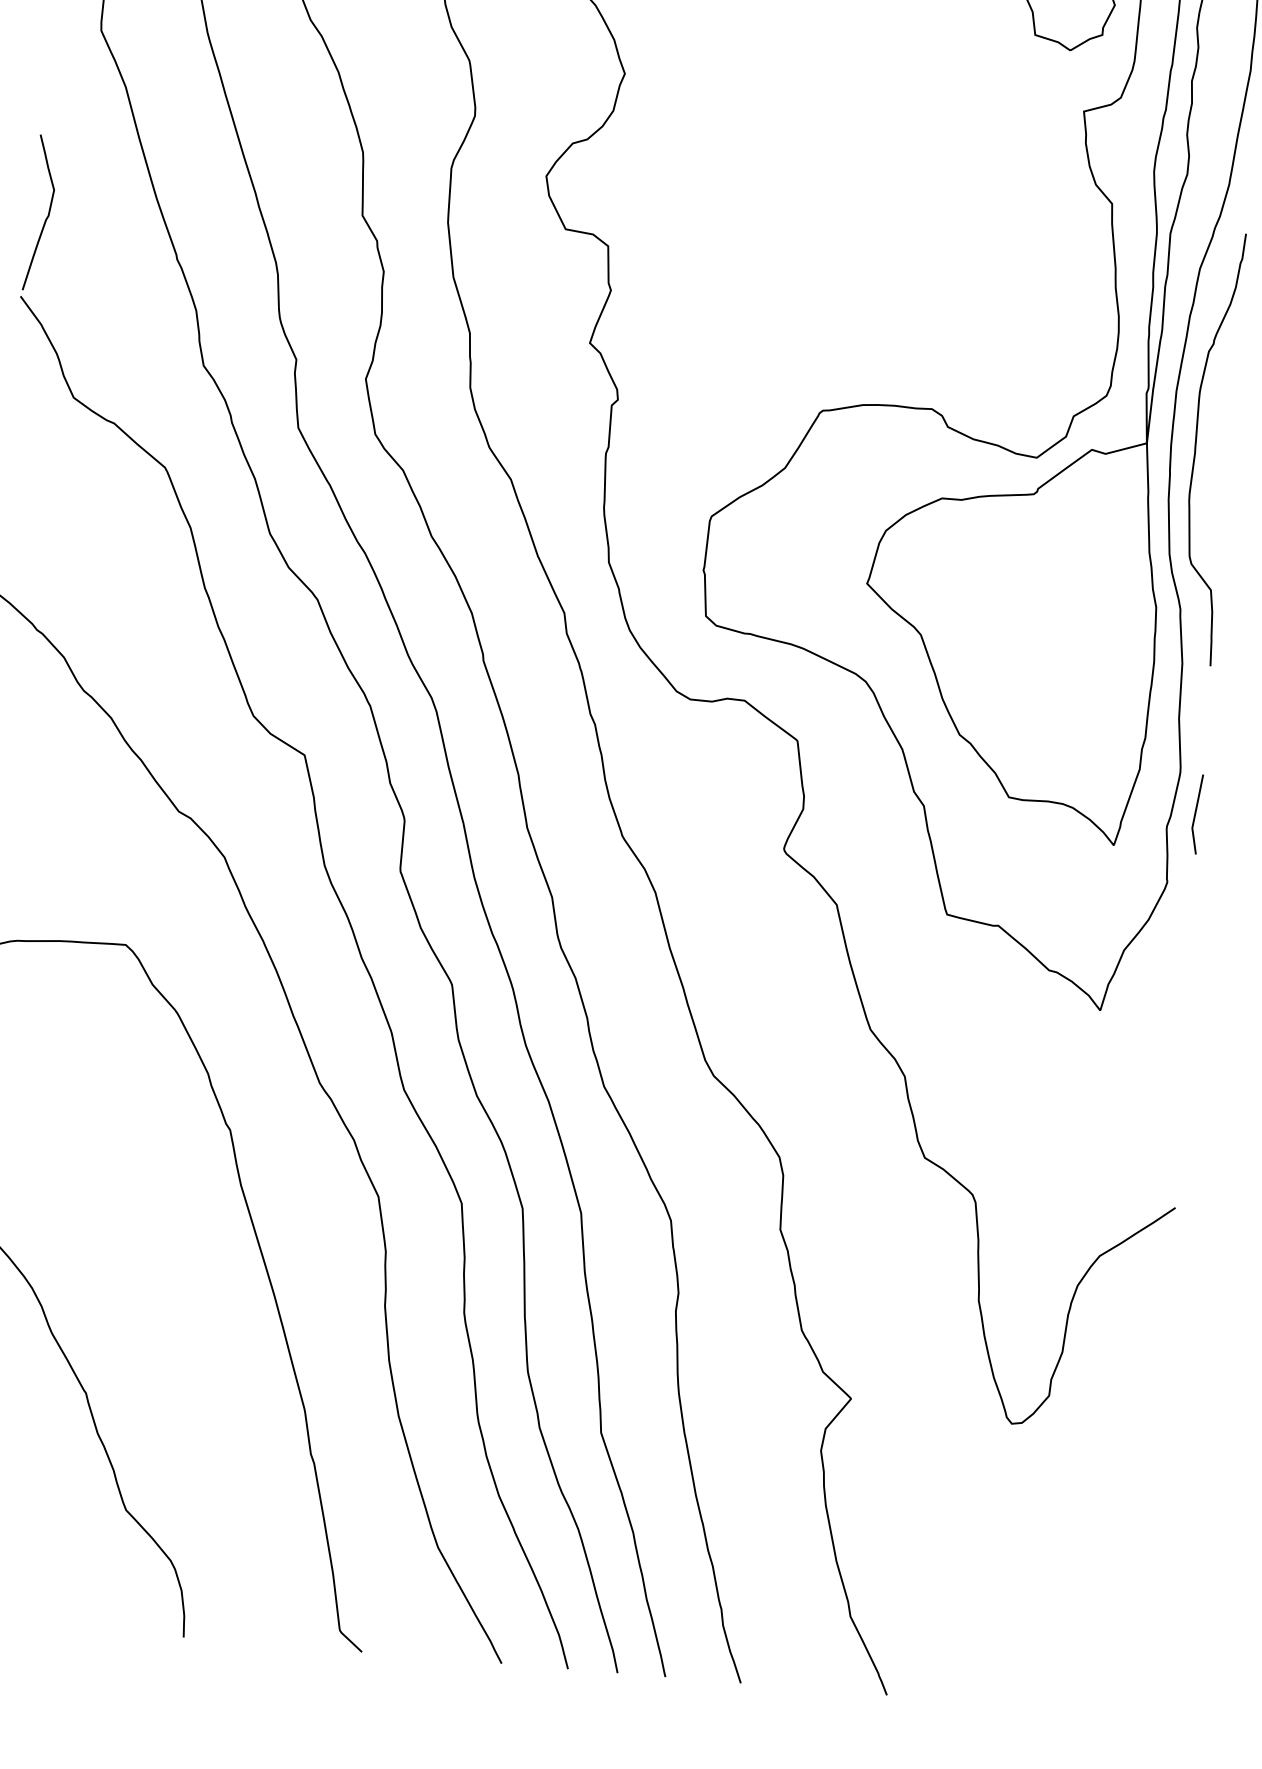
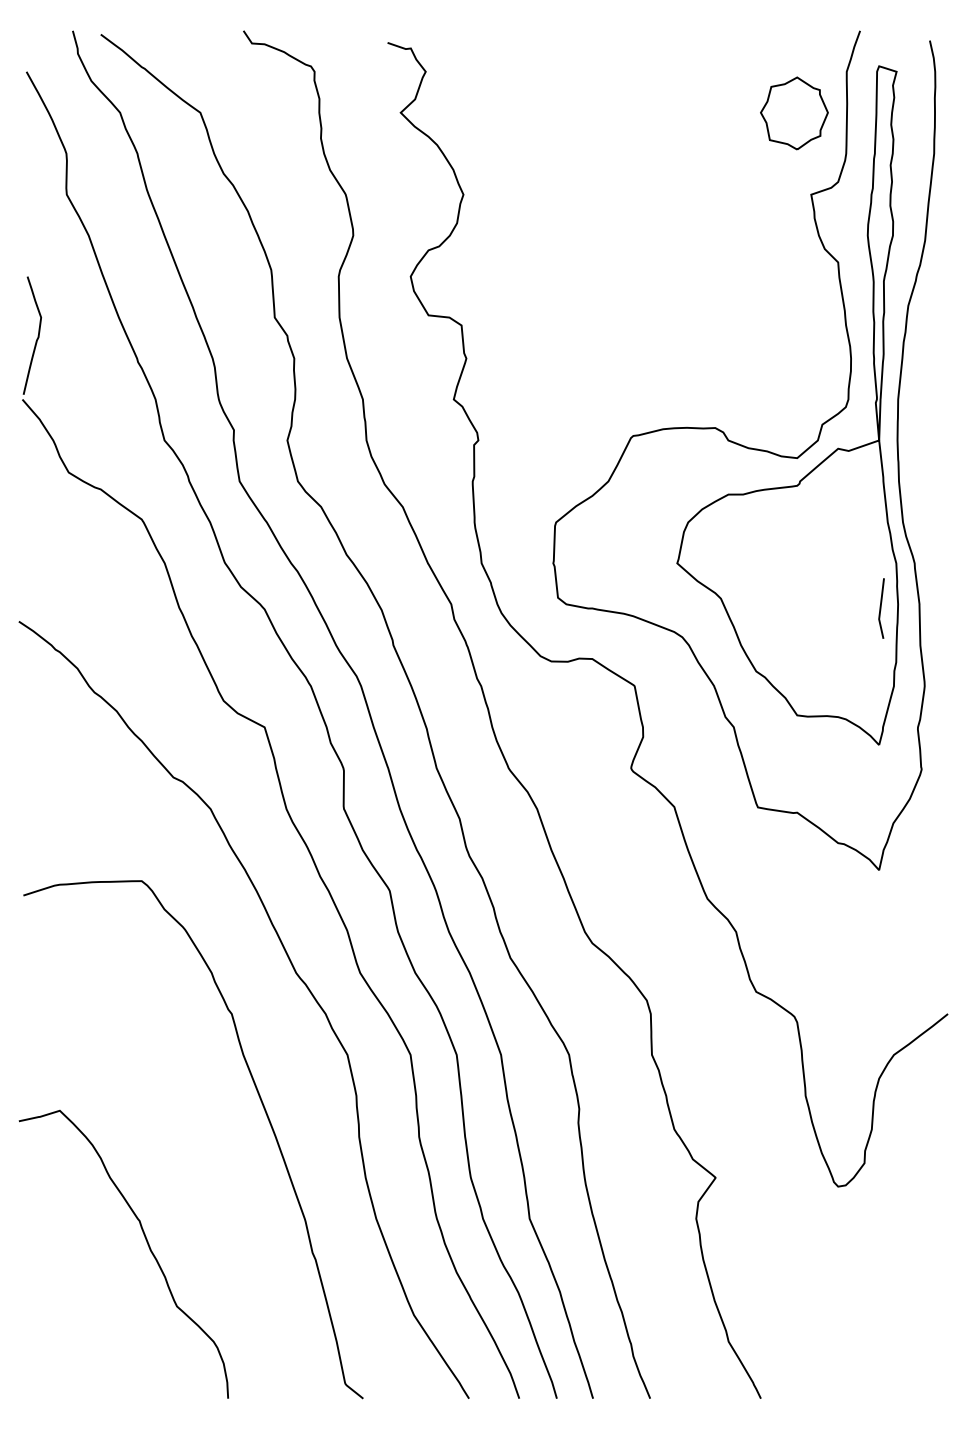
curve: (1196, 447) -> (916, 440), removed
line: (1196, 814) -> (881, 608), moved

